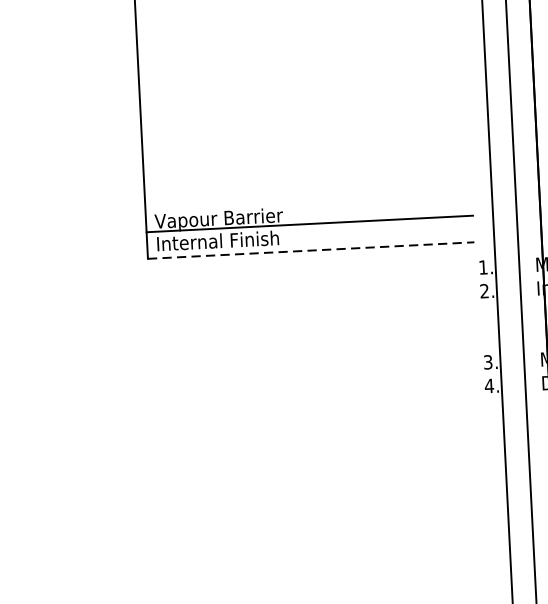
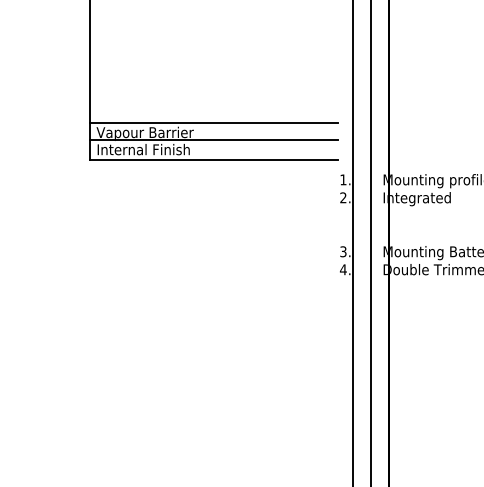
line: (308, 201) -> (213, 123), added
line: (310, 250) -> (213, 160), dashed -> solid

